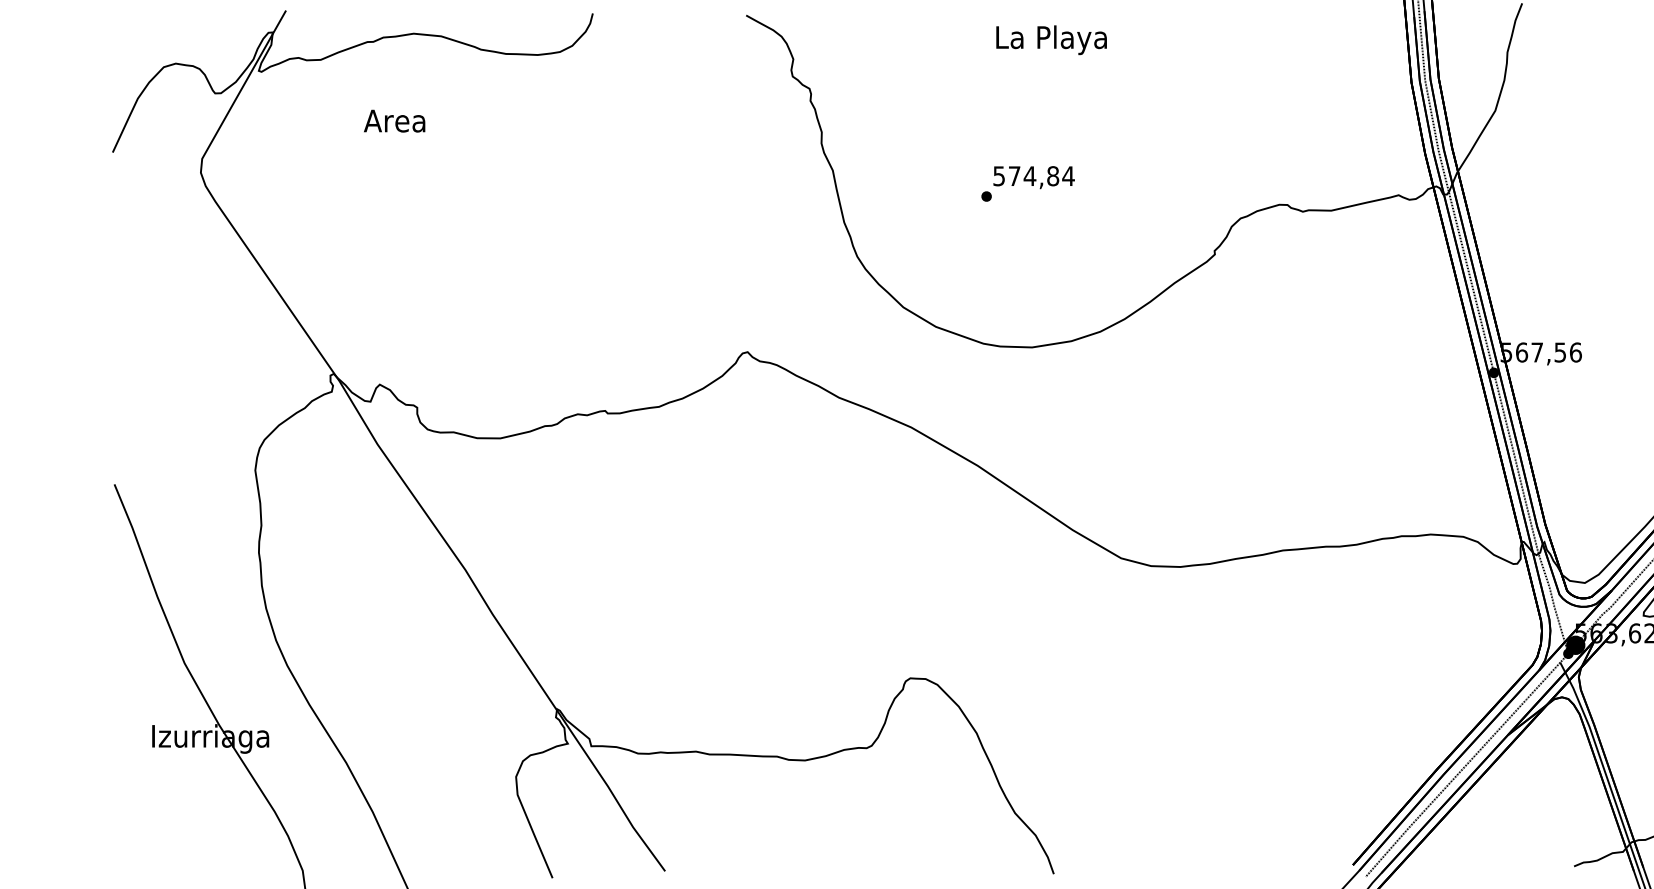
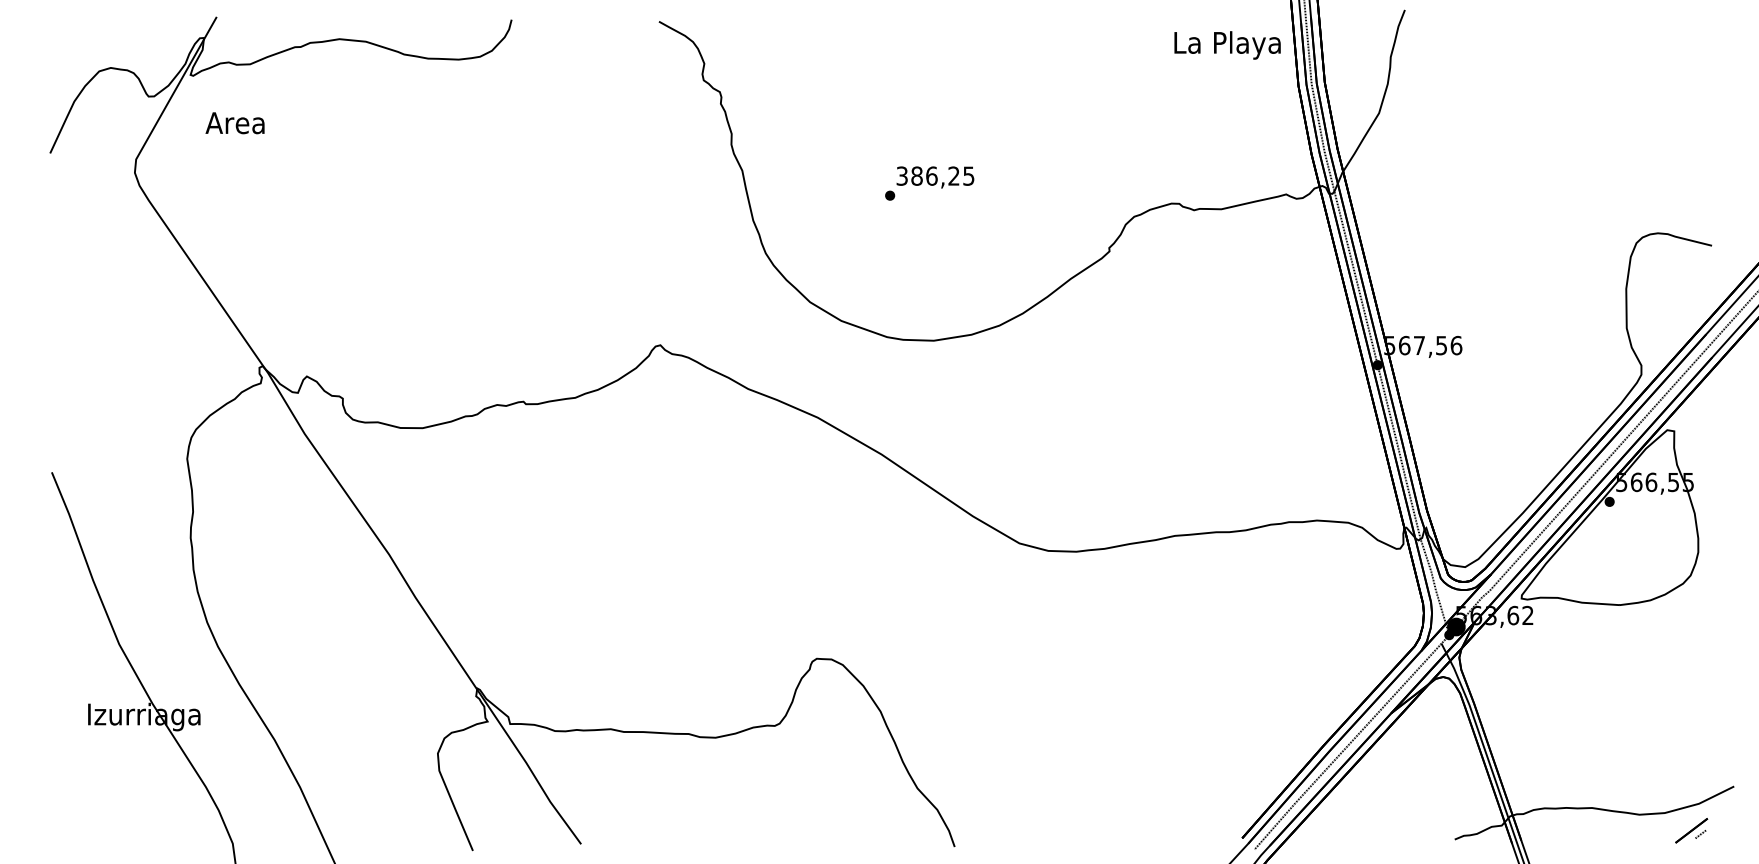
text: (1051, 40) -> (1227, 45), moved
text: (393, 121) -> (234, 123), moved
text: (1033, 175) -> (935, 175), 574,84 -> 386,25

